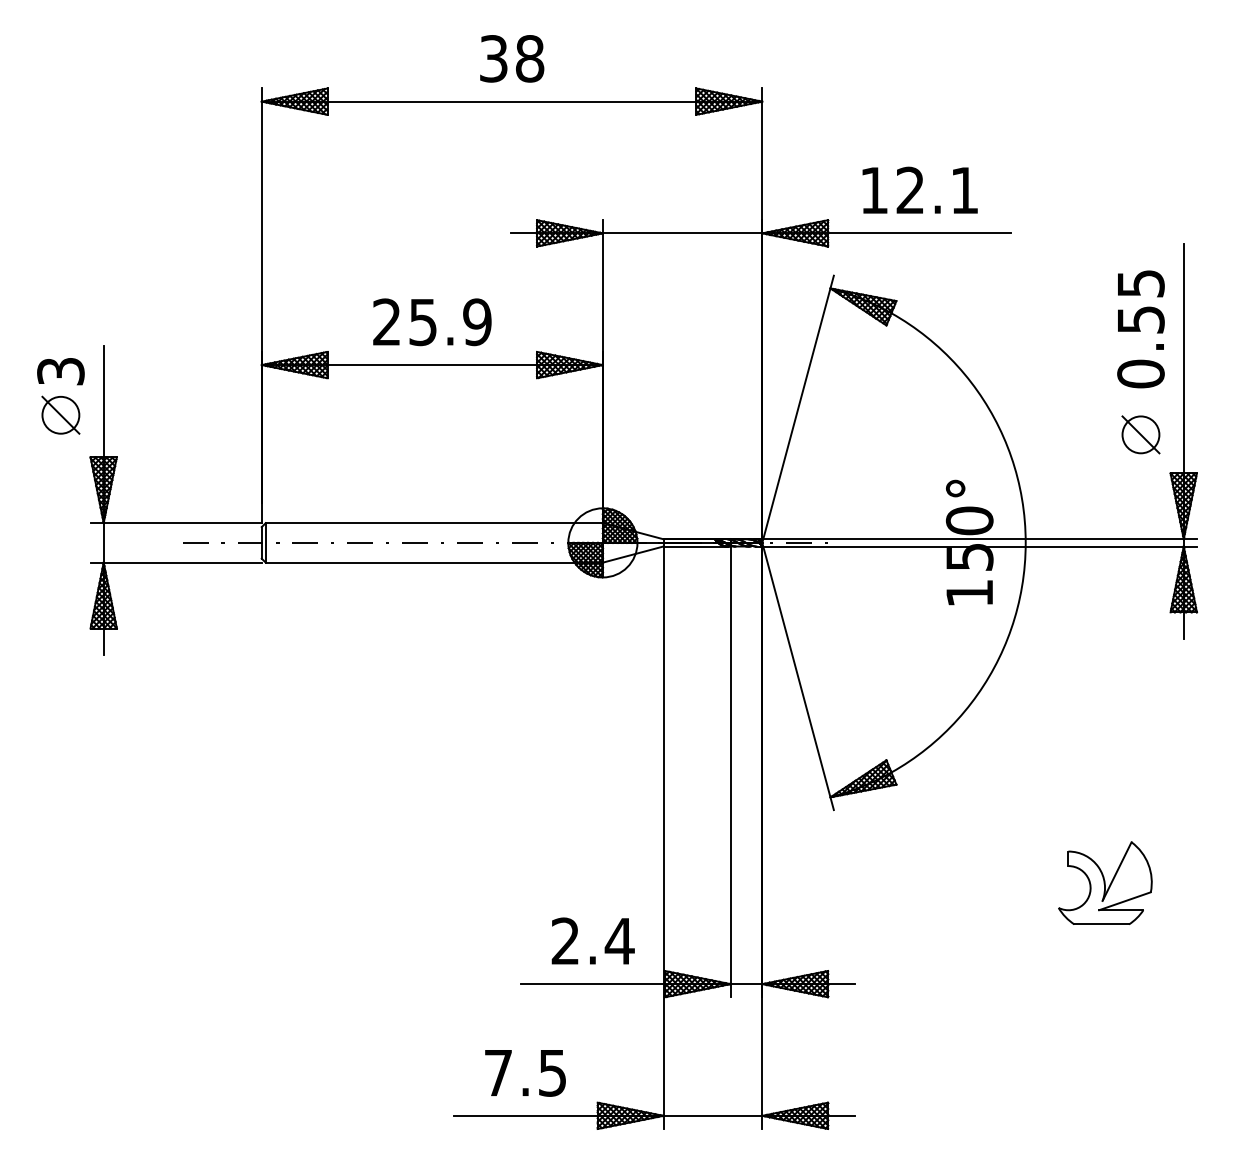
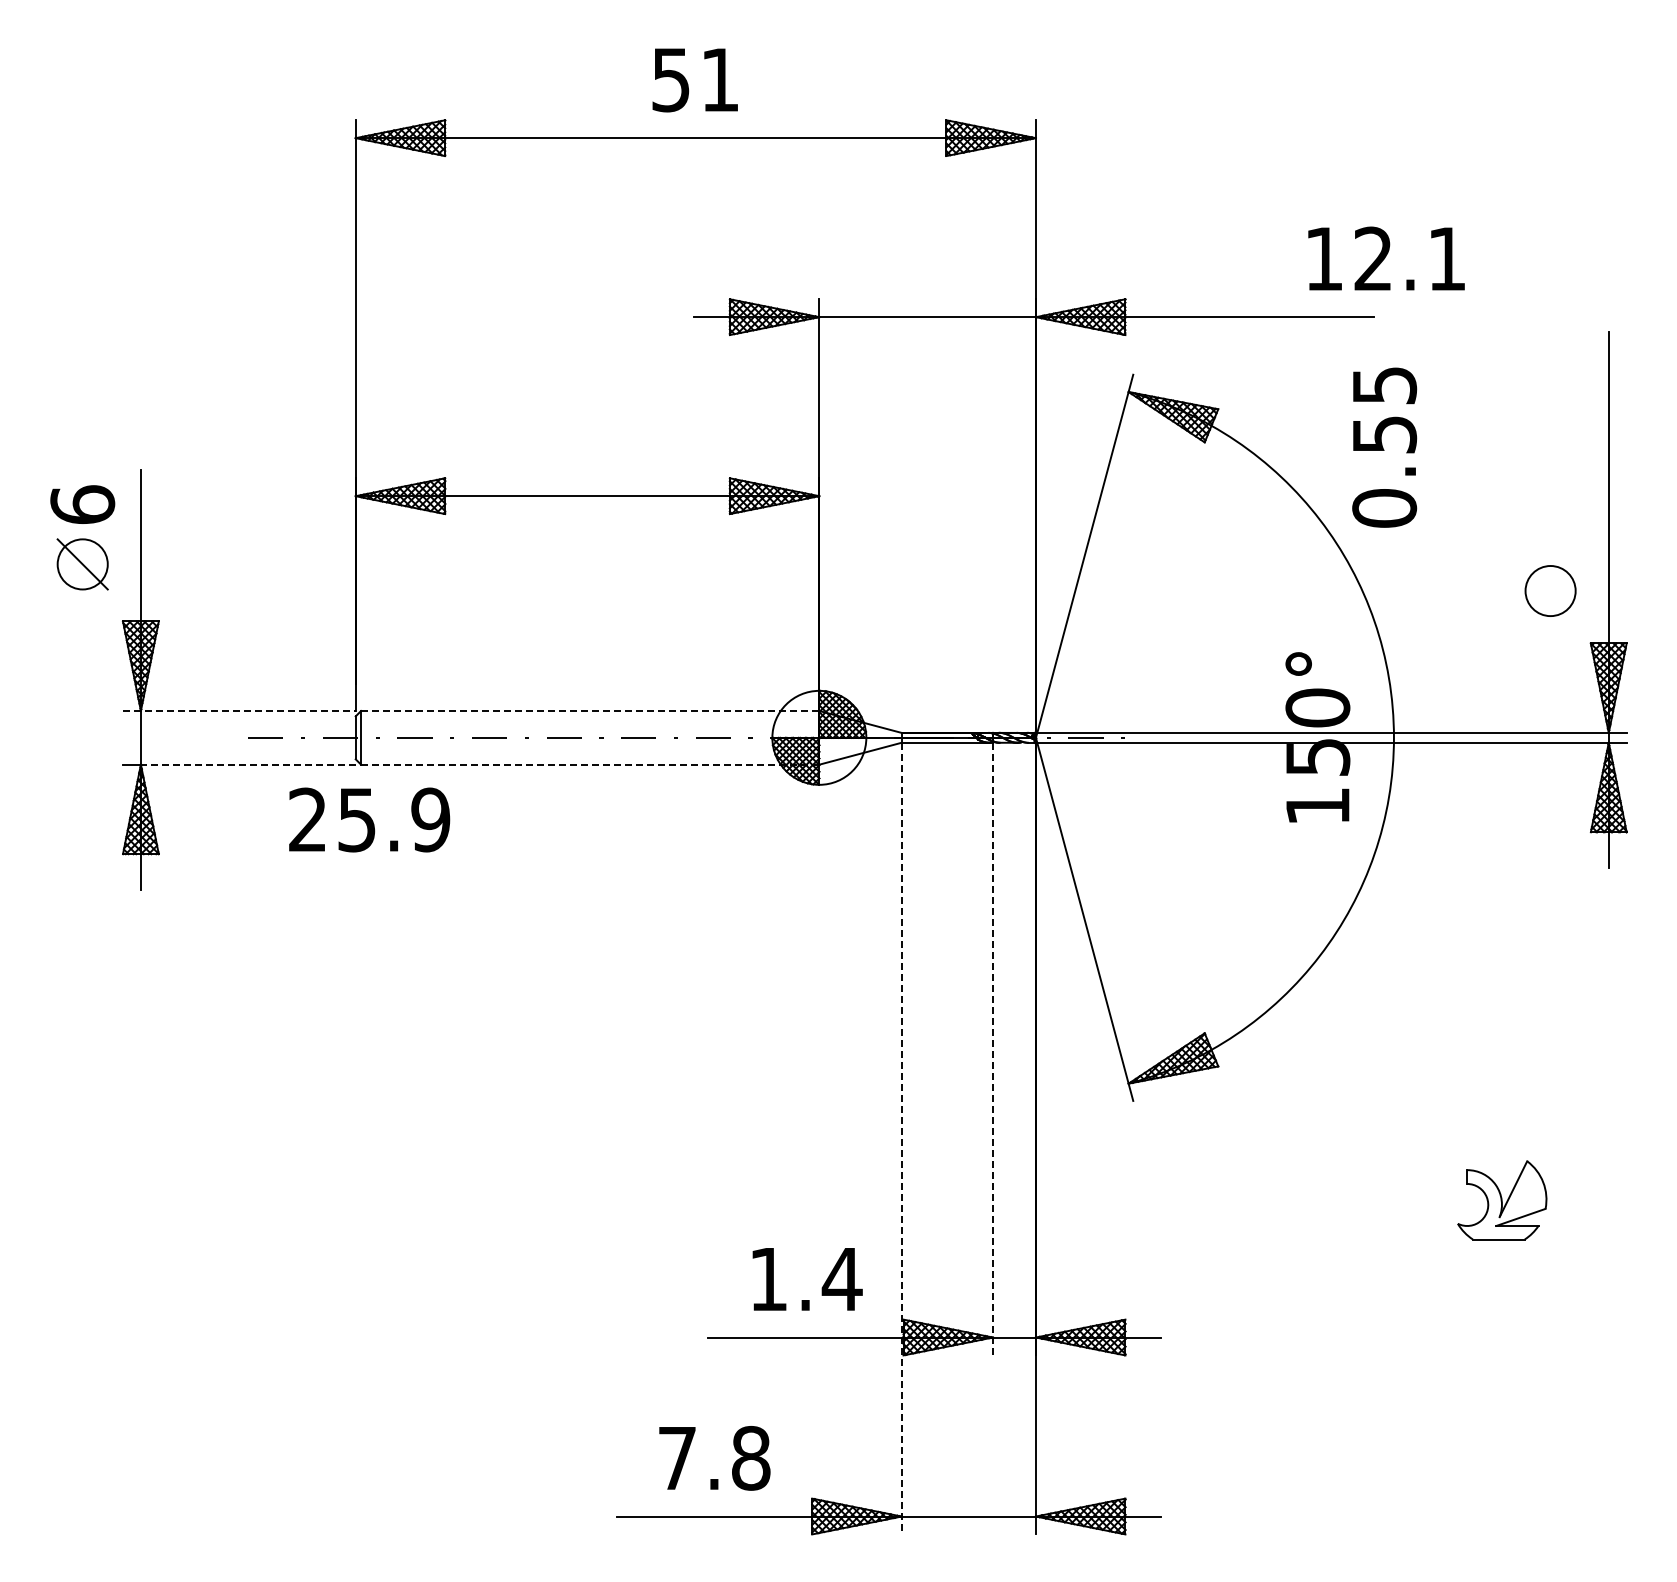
text: (511, 58) -> (695, 79), 38 -> 51
text: (920, 190) -> (1386, 258), moved
text: (432, 321) -> (369, 819), moved
text: (1140, 329) -> (1384, 447), moved
text: (60, 371) -> (82, 504), 3 -> 6
line: (1140, 435) -> (1550, 591), removed
line: (176, 523) -> (239, 711), solid -> dashed
line: (433, 523) -> (589, 711), solid -> dashed
line: (182, 562) -> (247, 764), solid -> dashed
line: (434, 562) -> (590, 764), solid -> dashed
line: (731, 772) -> (993, 1049), solid -> dashed
line: (663, 837) -> (901, 1138), solid -> dashed
part: (1105, 882) -> (1502, 1199), size x0.7
text: (565, 940) -> (768, 1278), 2.4 -> 1.4
text: (552, 1073) -> (751, 1458), 7.5 -> 7.8

